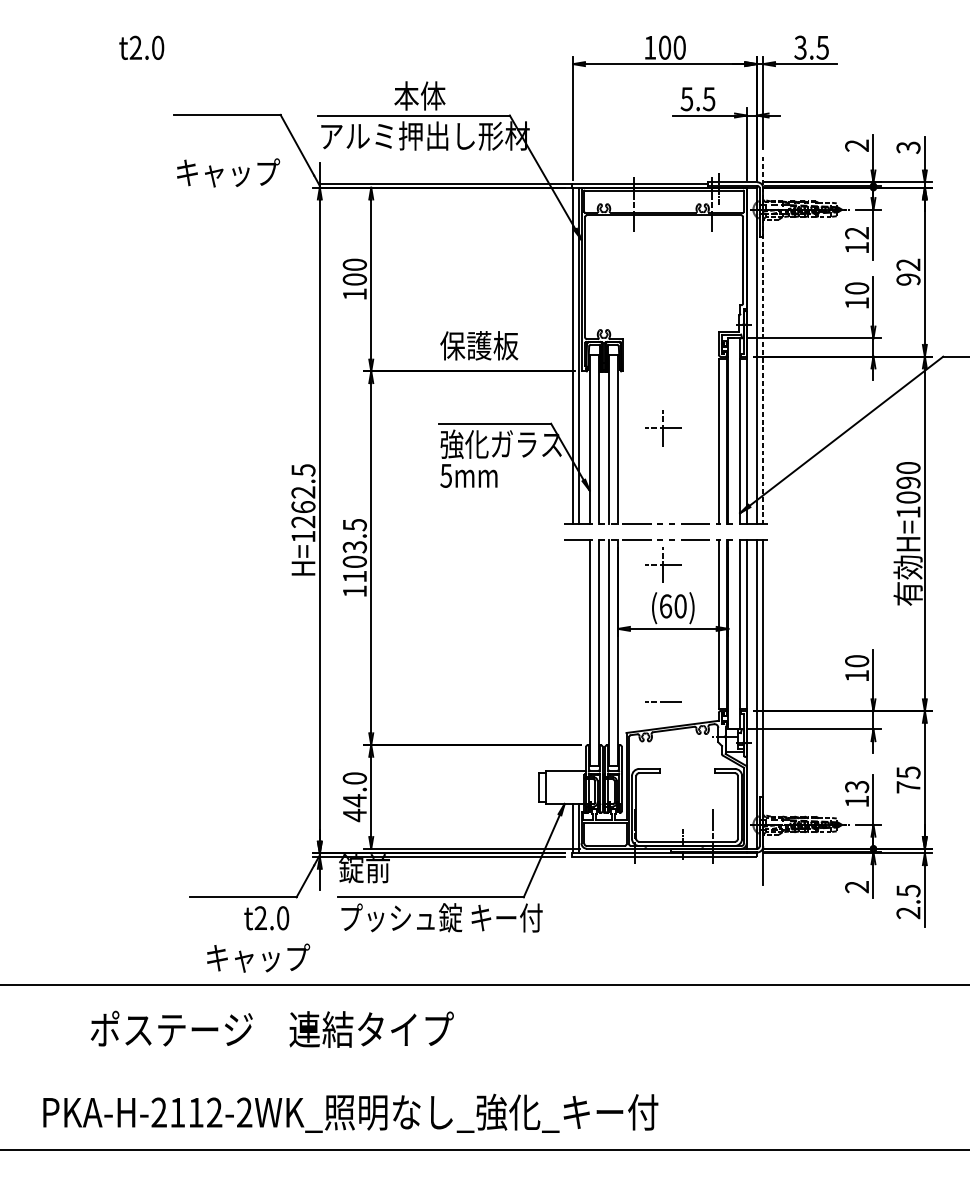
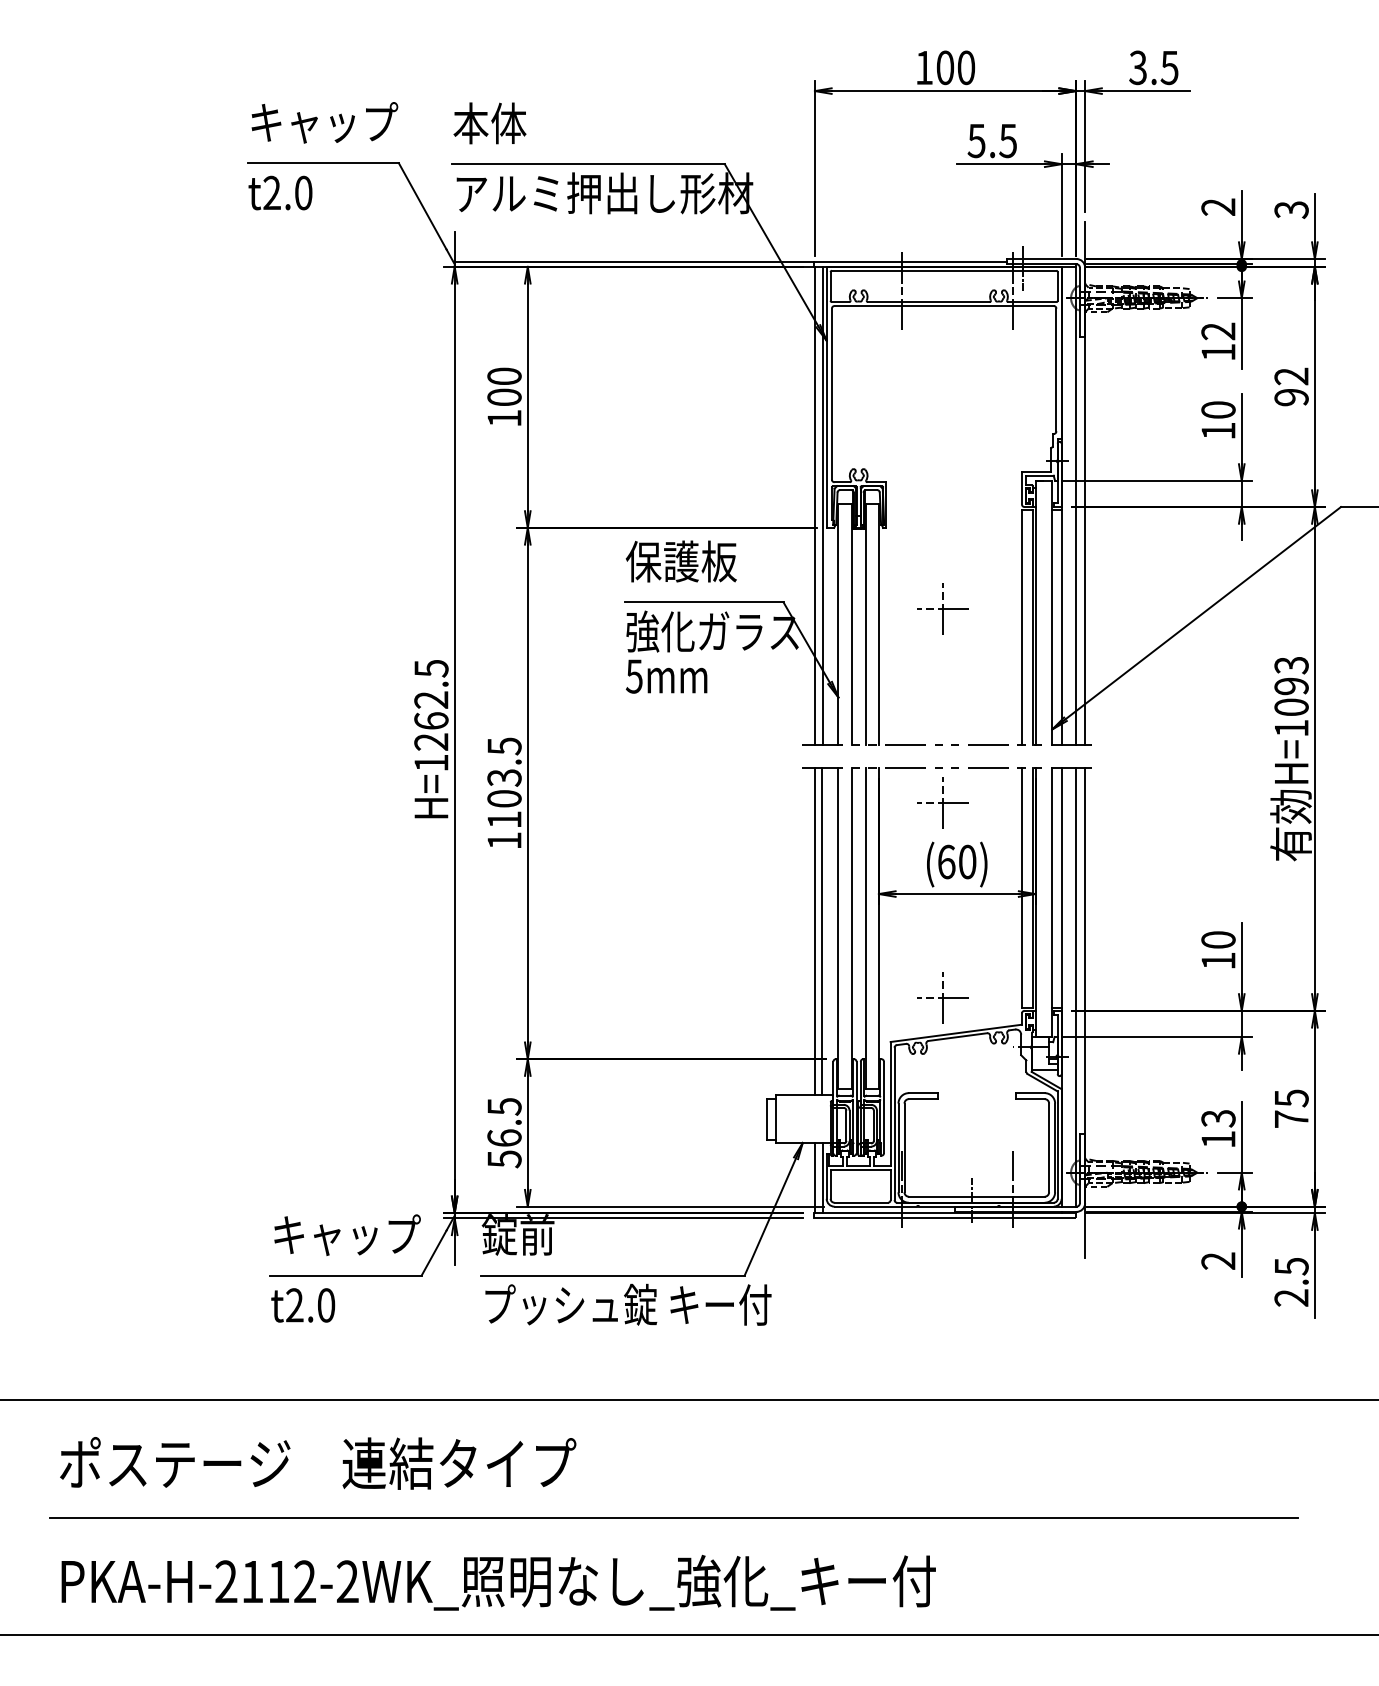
text: (141, 47) -> (280, 192), moved
text: (419, 96) -> (489, 123), moved
text: (228, 172) -> (324, 122), moved
line: (763, 340) -> (1085, 484), dashed -> solid
text: (478, 345) -> (680, 561), moved
text: (908, 468) -> (1291, 665), H=1090 -> H=1093
line: (572, 655) -> (814, 931), added
line: (578, 655) -> (822, 931), added
line: (662, 701) -> (942, 997), added
text: (354, 797) -> (504, 1133), 44.0 -> 56.5
text: (266, 918) -> (303, 1305), moved
text: (258, 957) -> (347, 1234), moved
text: (272, 1029) -> (318, 1463), moved
line: (474, 1067) -> (674, 1517), added

